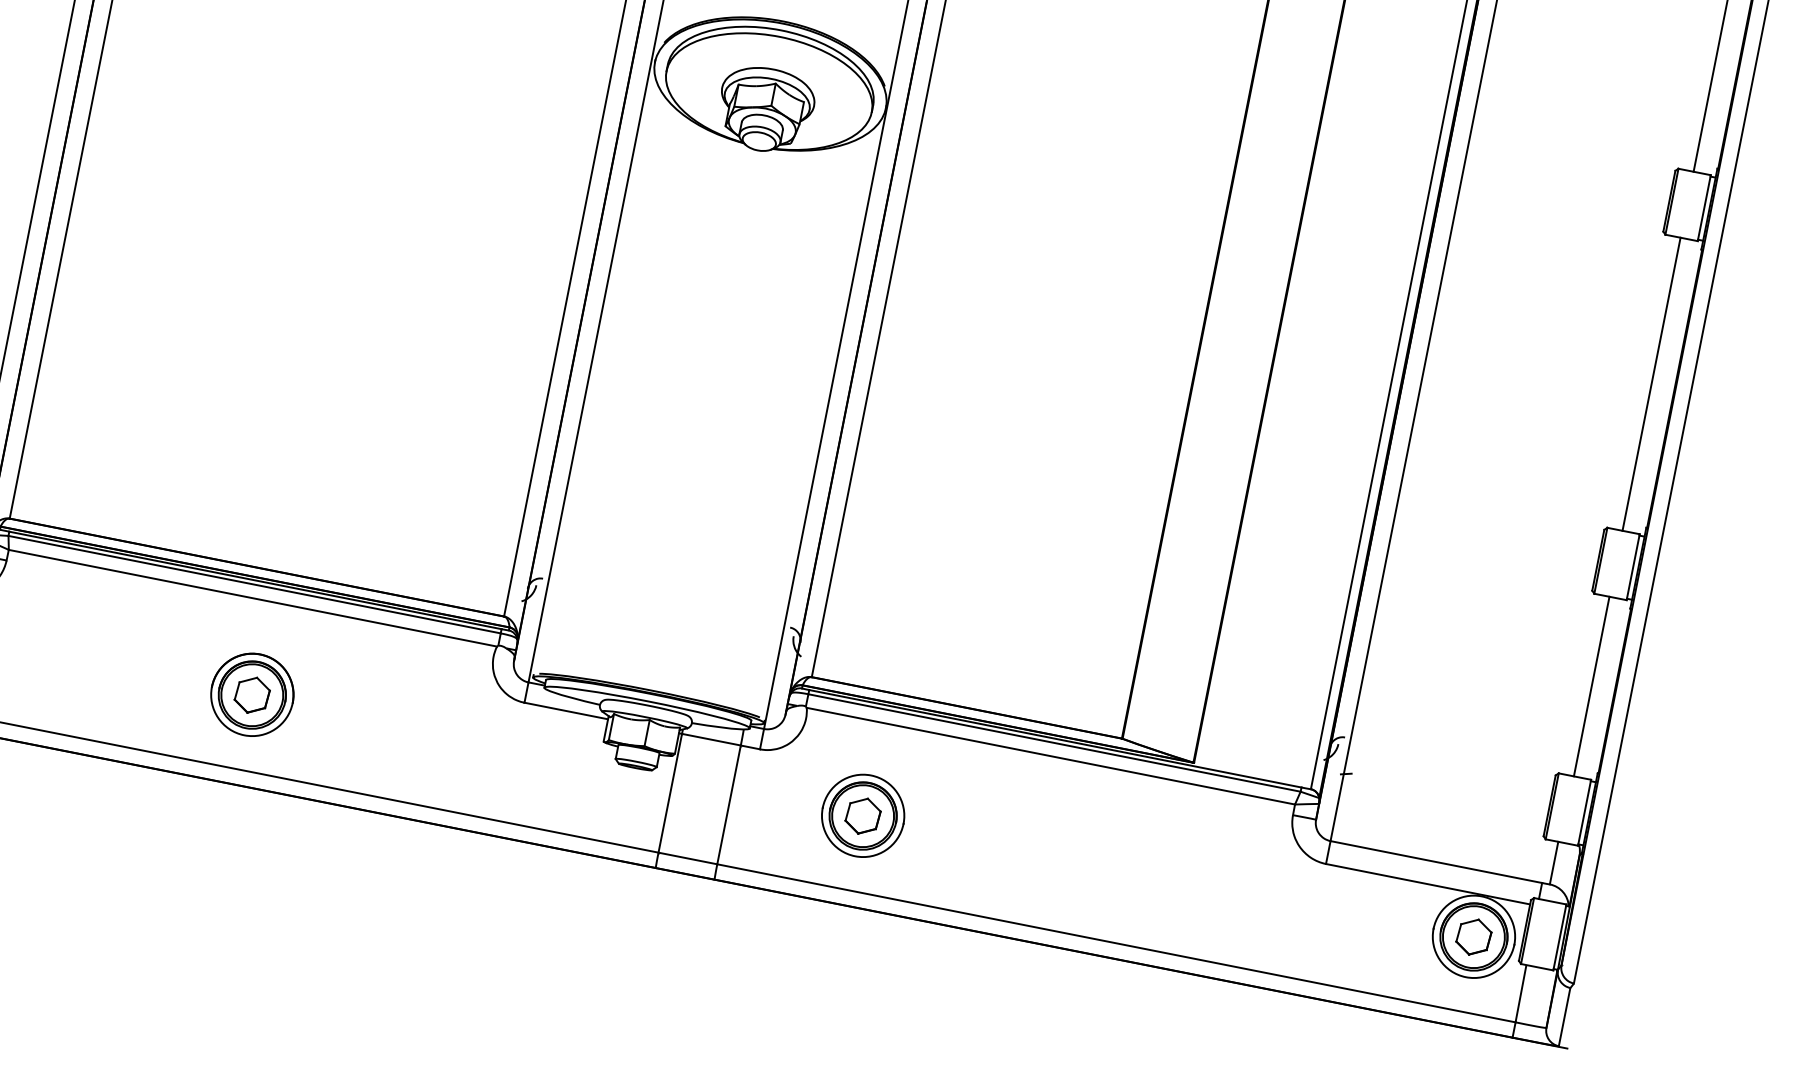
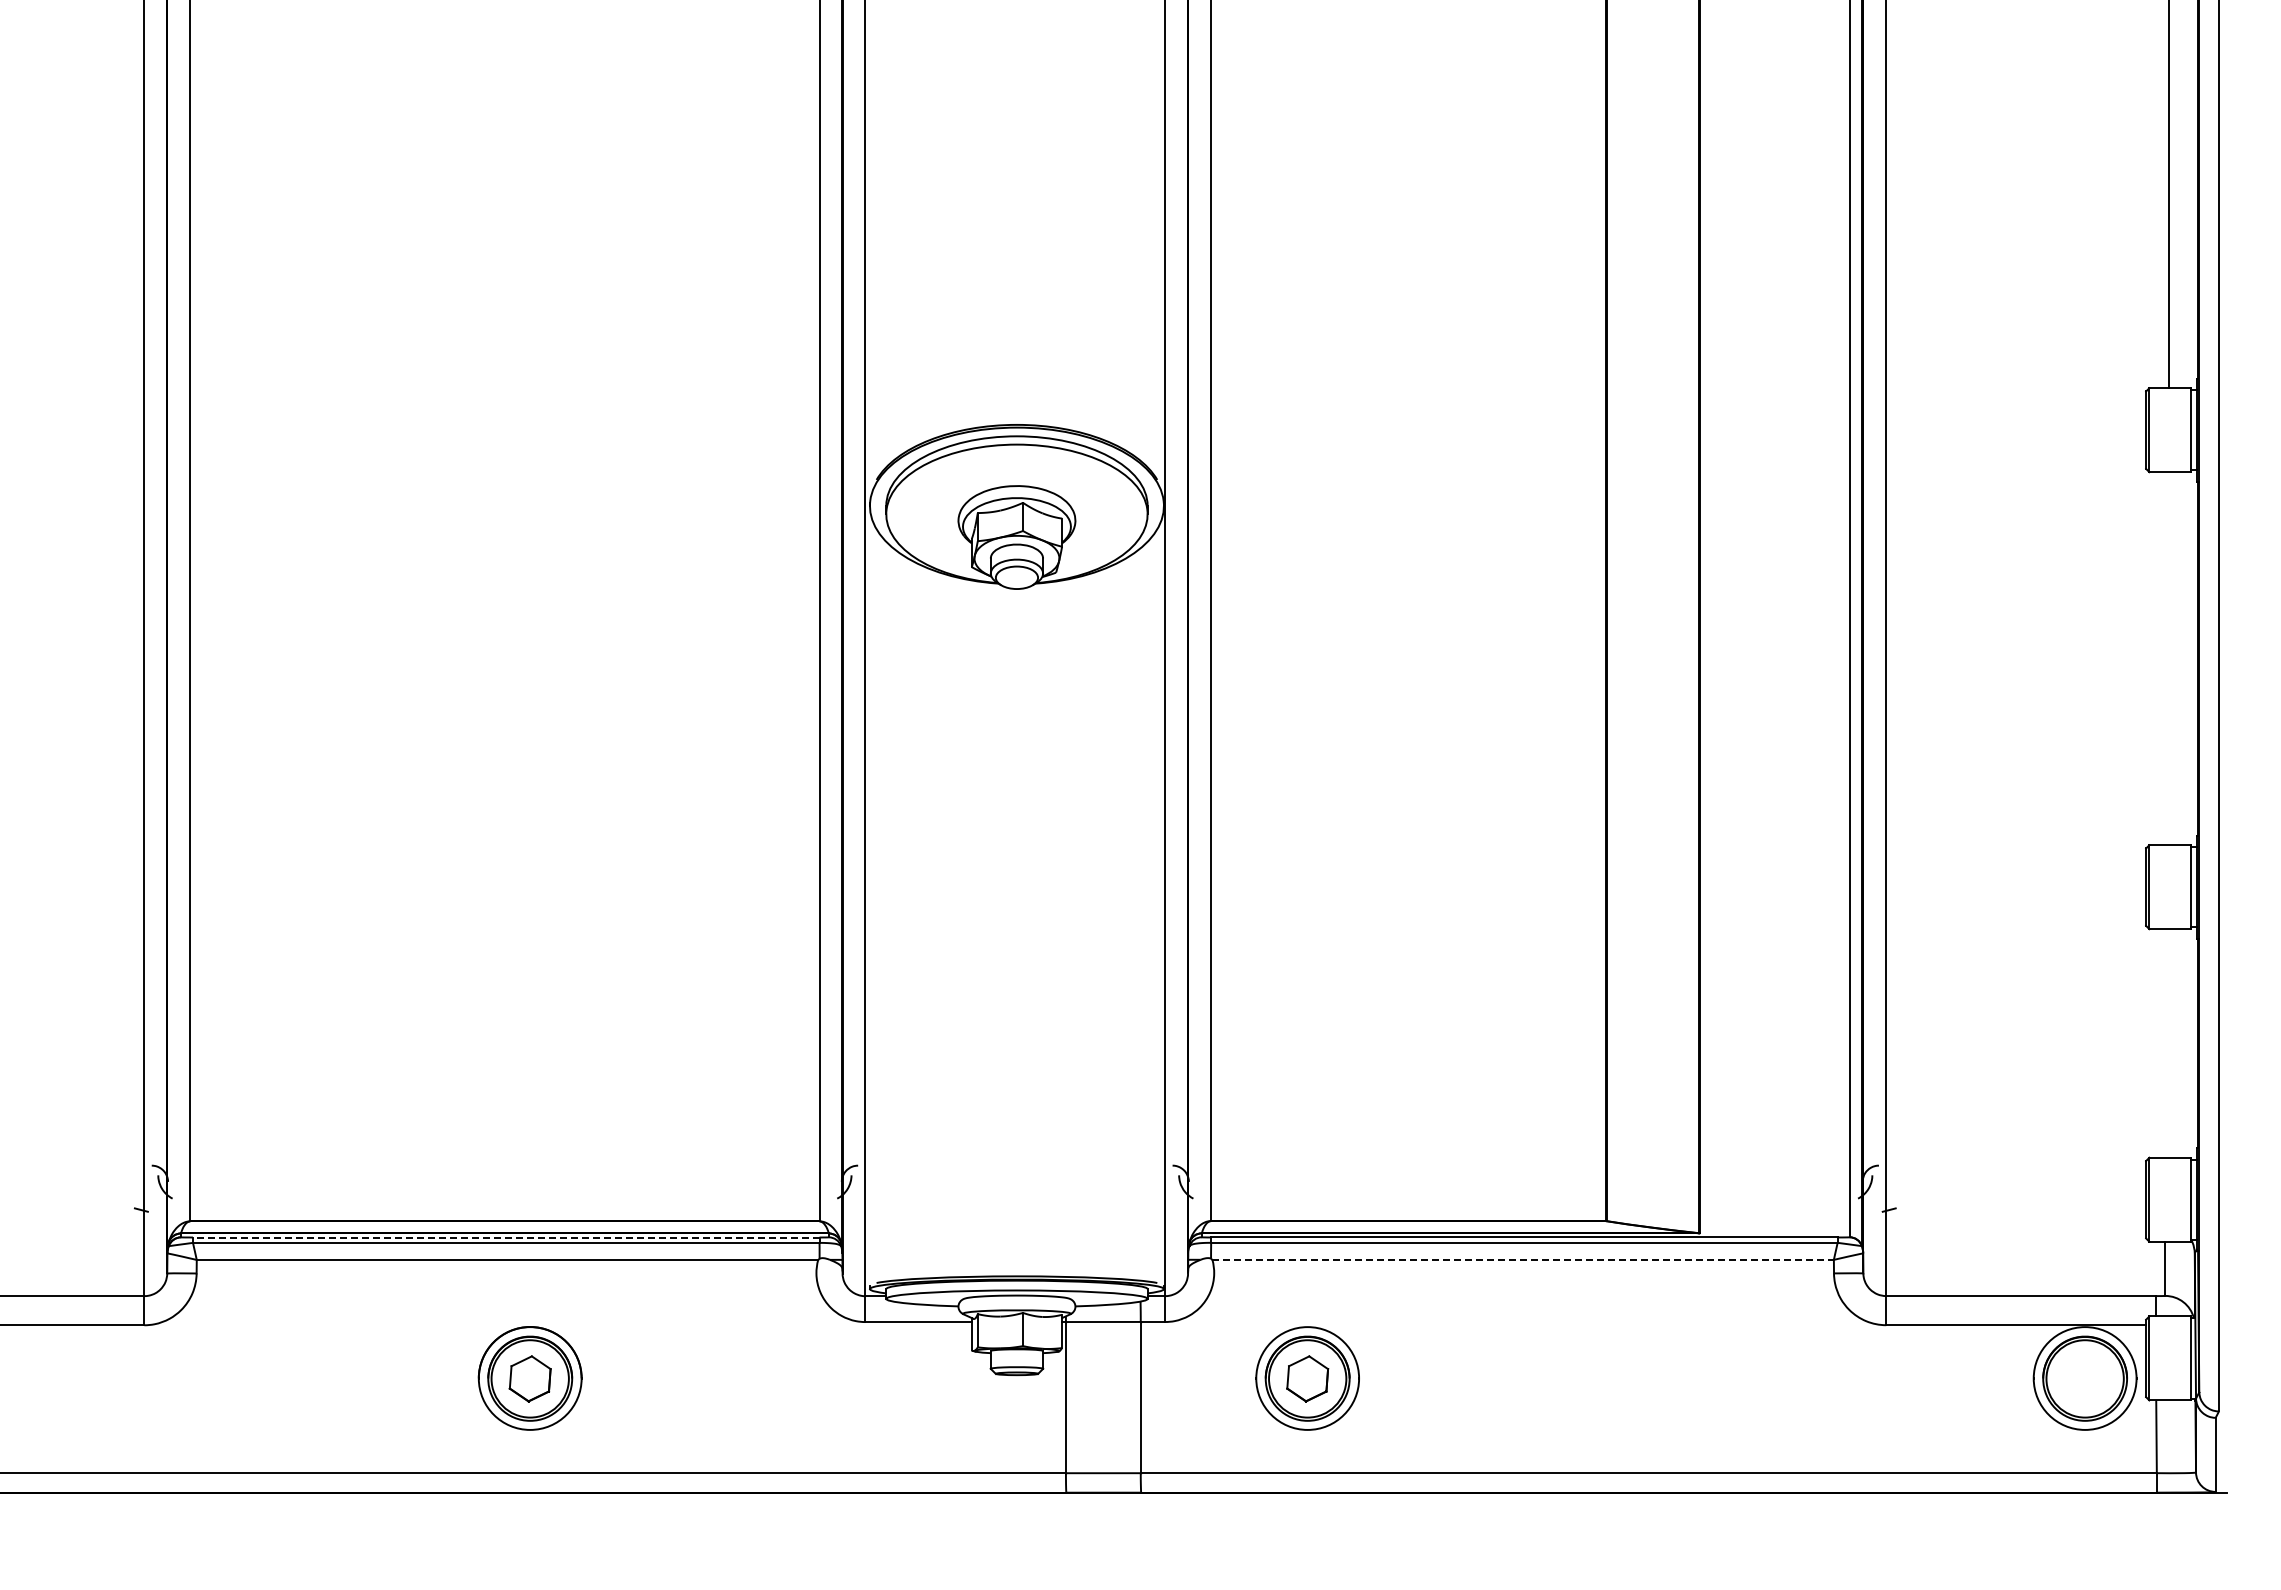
line: (1651, 384) -> (2168, 658), removed
line: (254, 580) -> (505, 1237), solid -> dashed
line: (1591, 686) -> (2168, 1043), removed
line: (1051, 755) -> (1523, 1259), solid -> dashed
part: (1473, 936) -> (2084, 1378), removed

